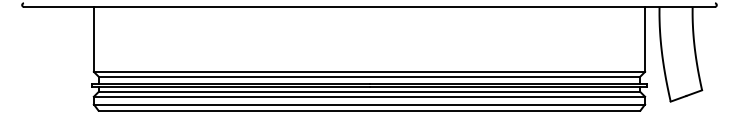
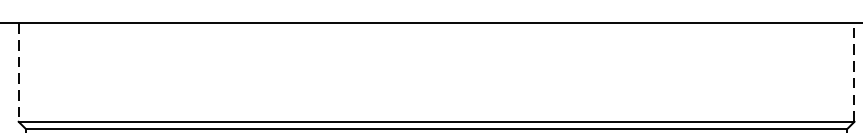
line: (645, 38) -> (855, 71), solid -> dashed
line: (93, 39) -> (18, 72), solid -> dashed

